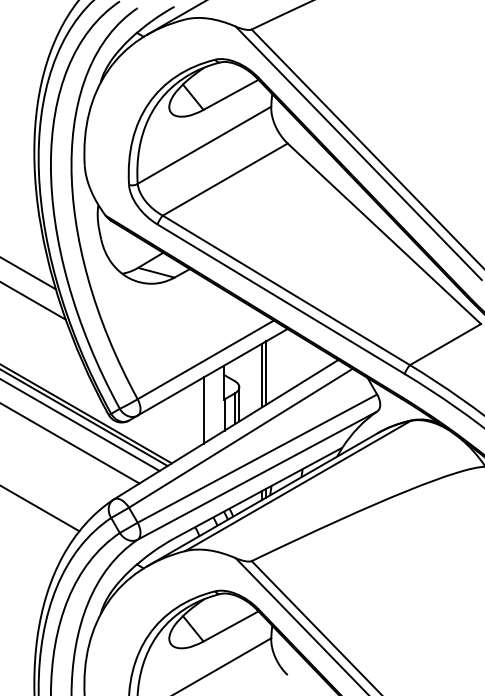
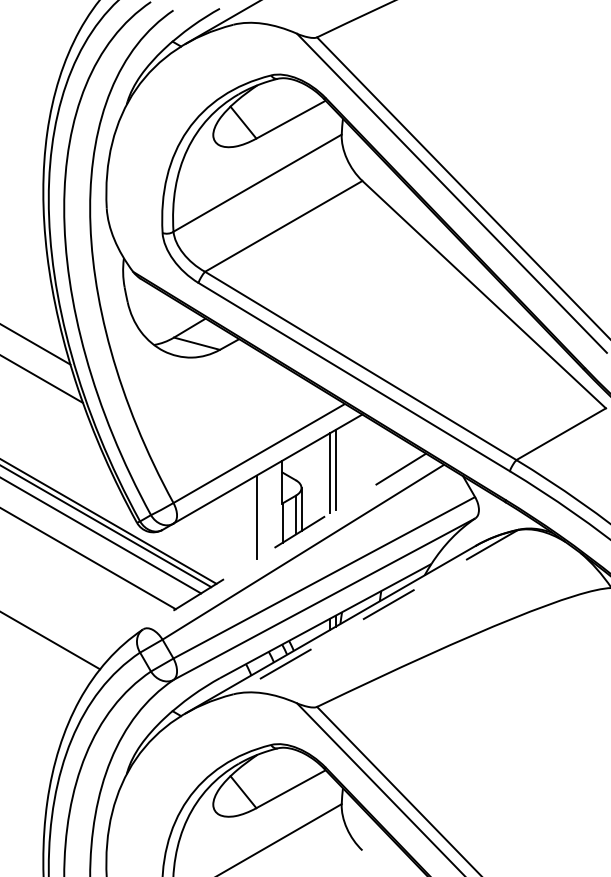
line: (225, 430) -> (284, 542), solid -> dashed
line: (297, 486) -> (374, 612), solid -> dashed

